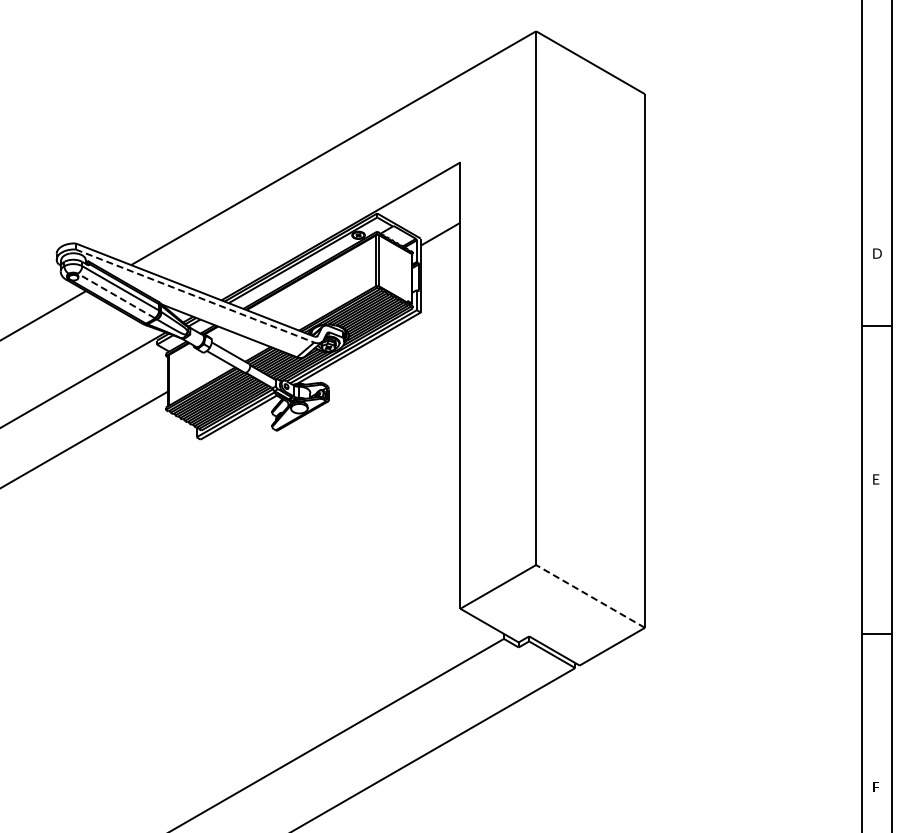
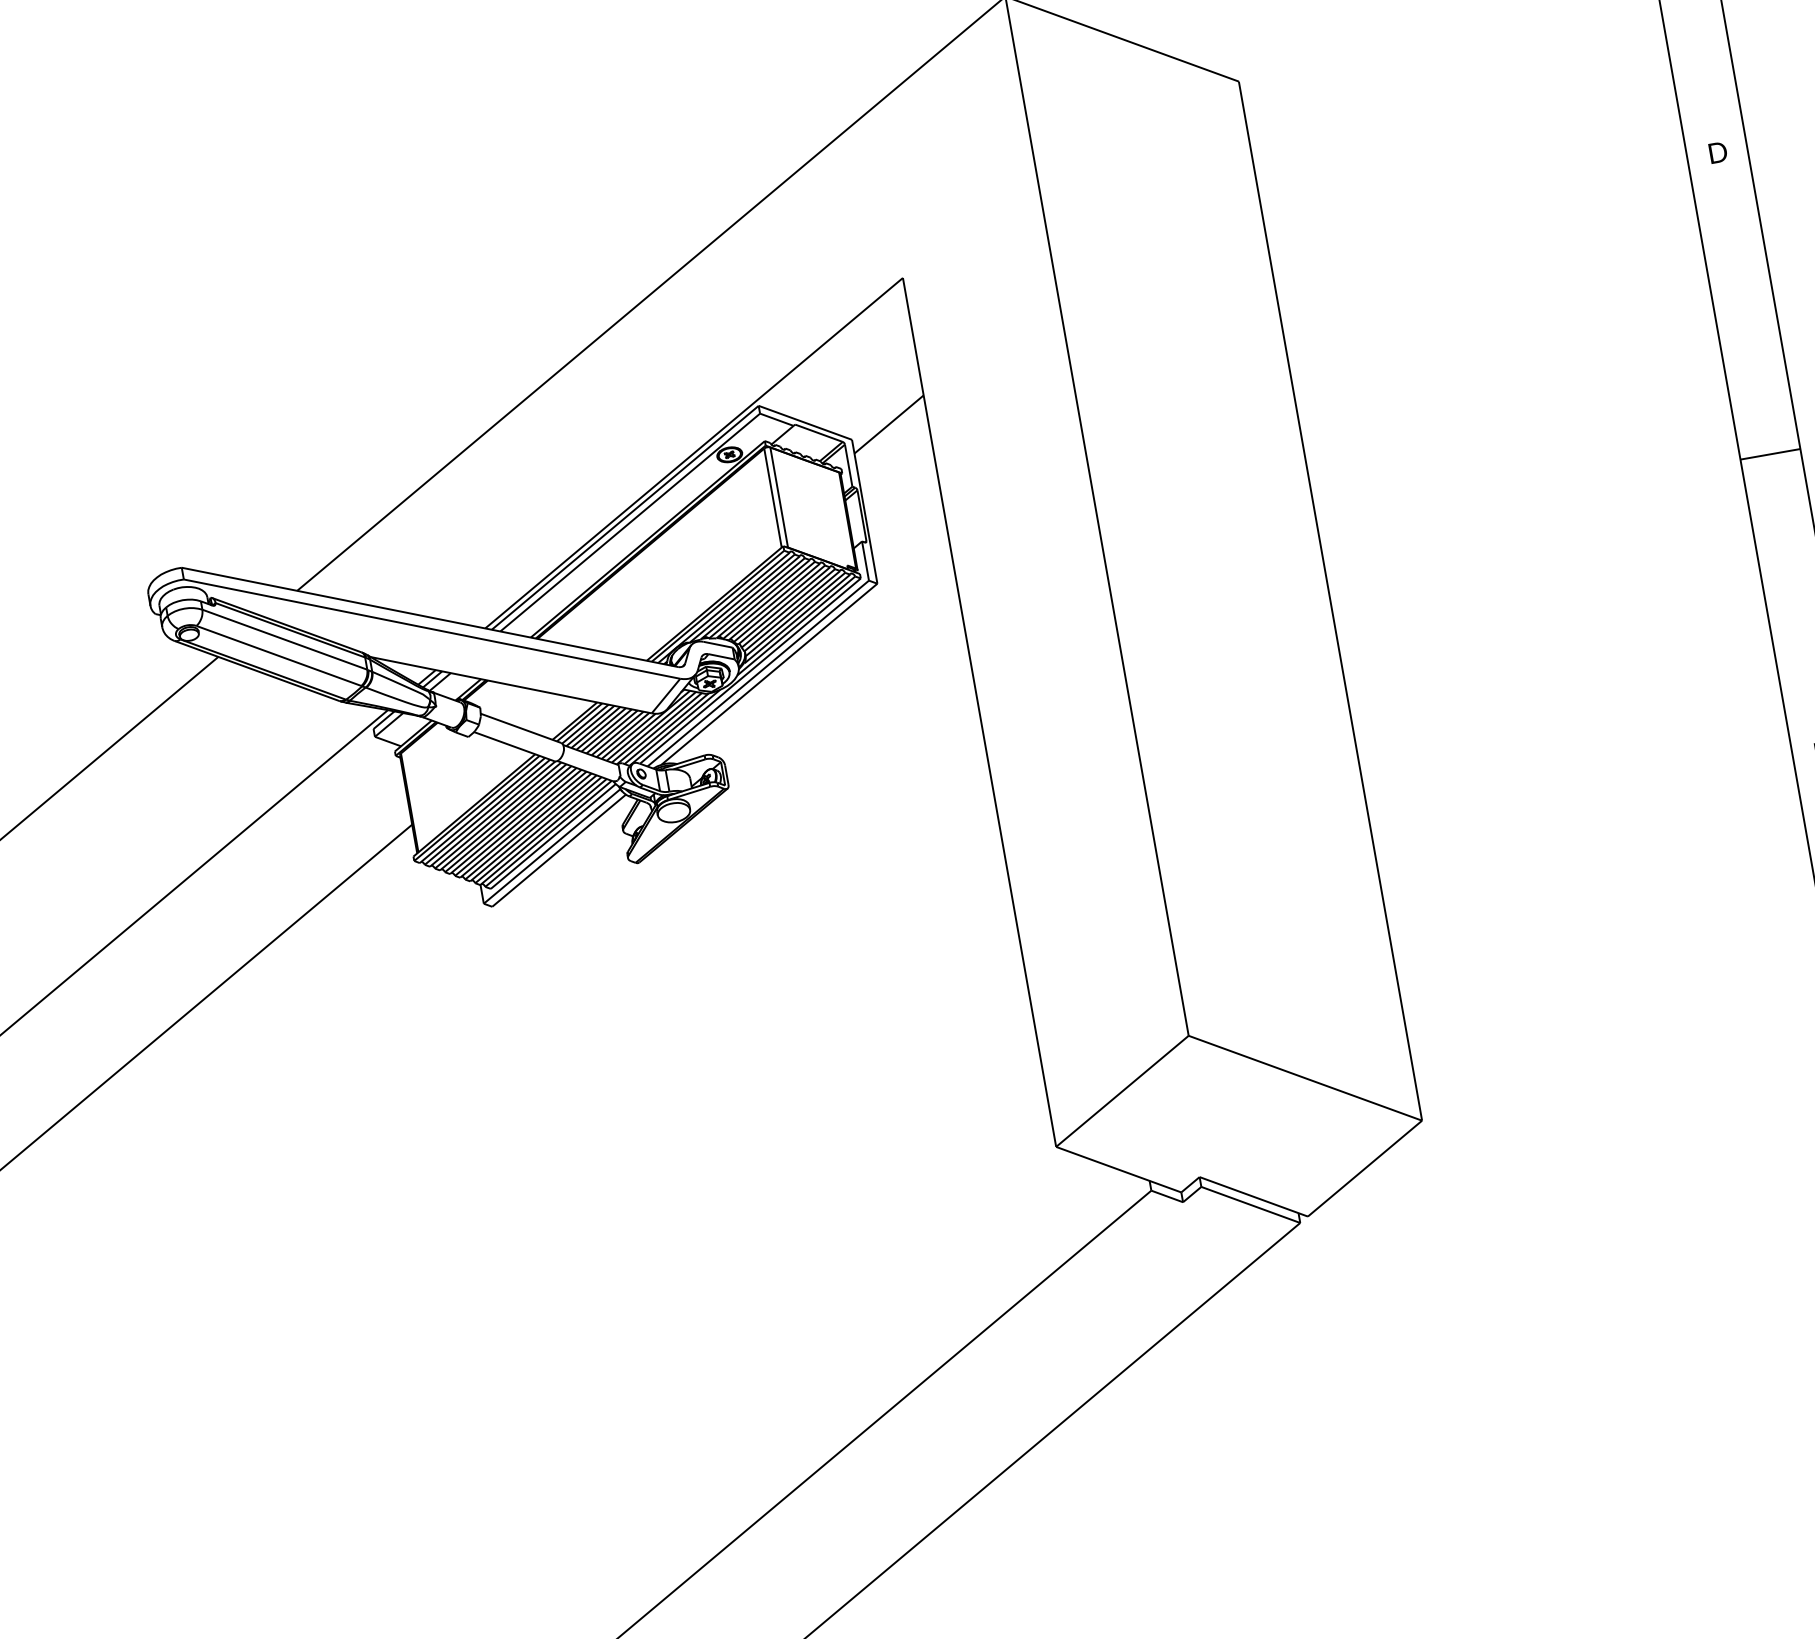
text: (877, 253) -> (1718, 152), moved
line: (115, 295) -> (277, 655), dashed -> solid
line: (195, 296) -> (433, 629), dashed -> solid
line: (590, 596) -> (1305, 1078), dashed -> solid

